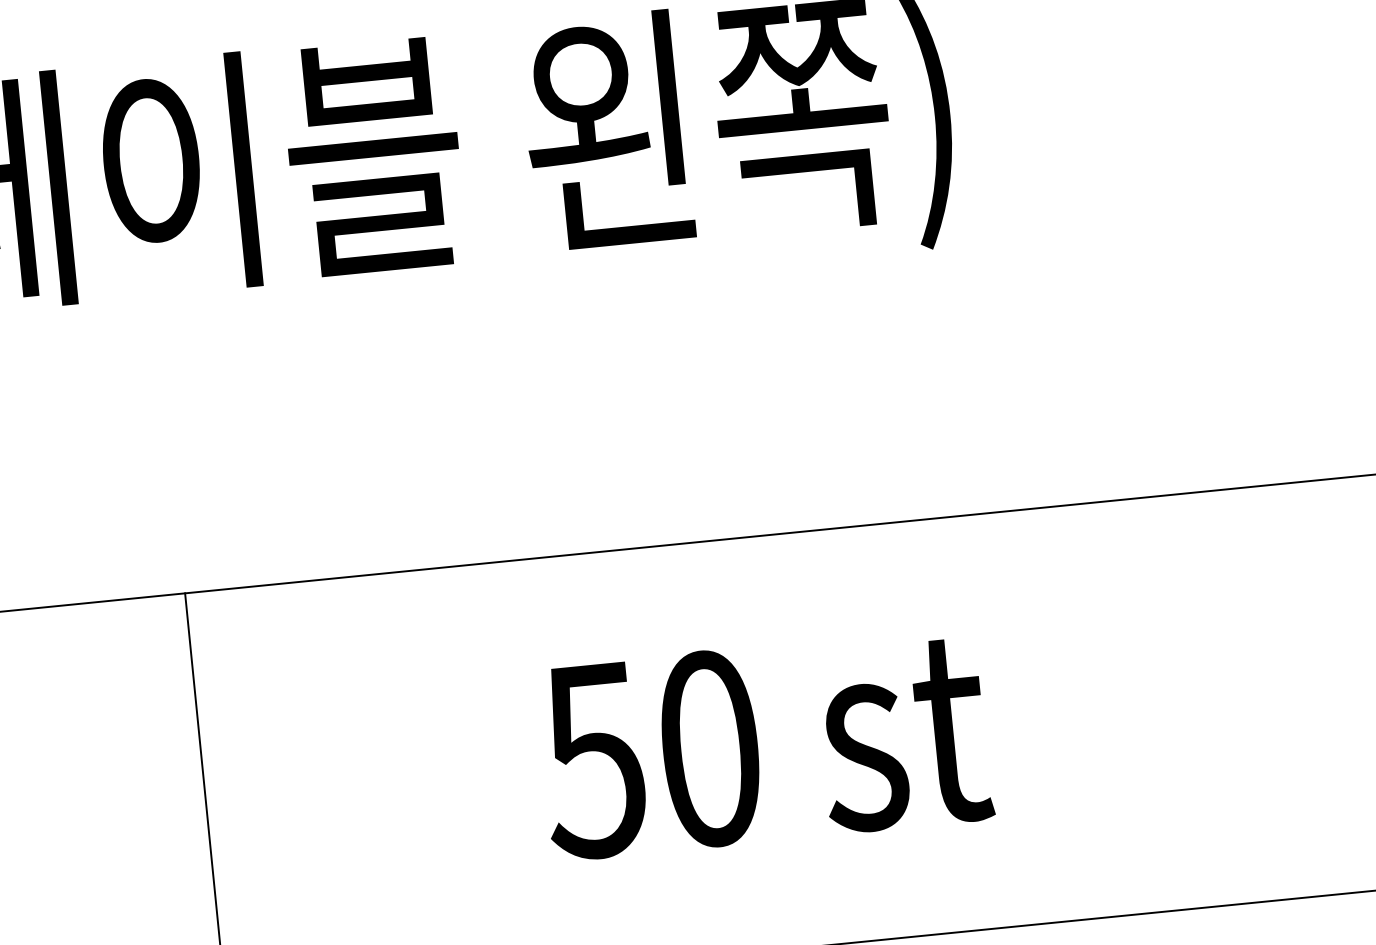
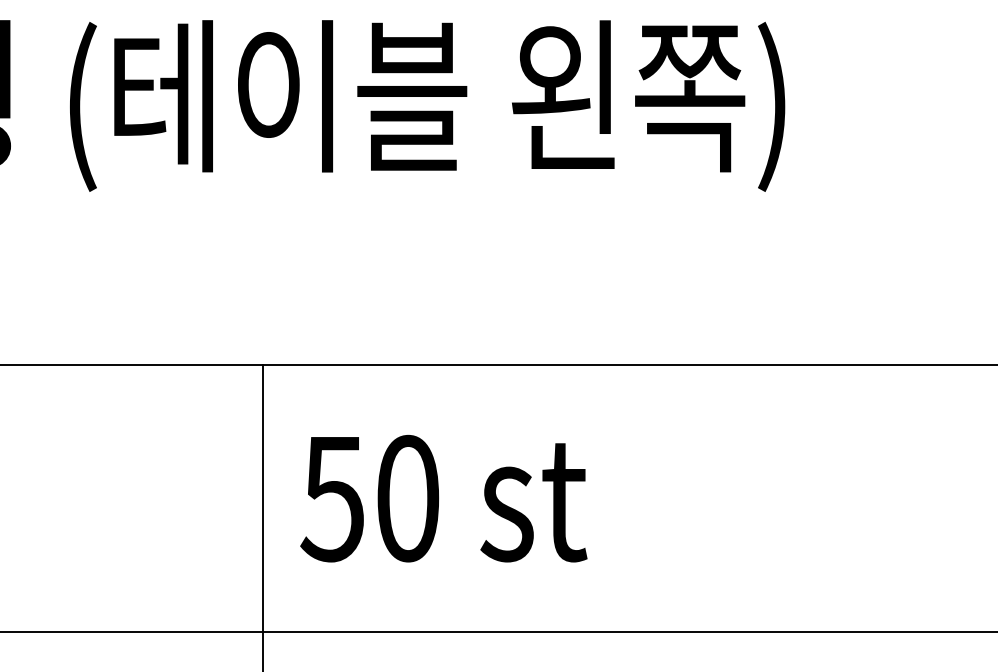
text: (764, 743) -> (443, 498), moved

